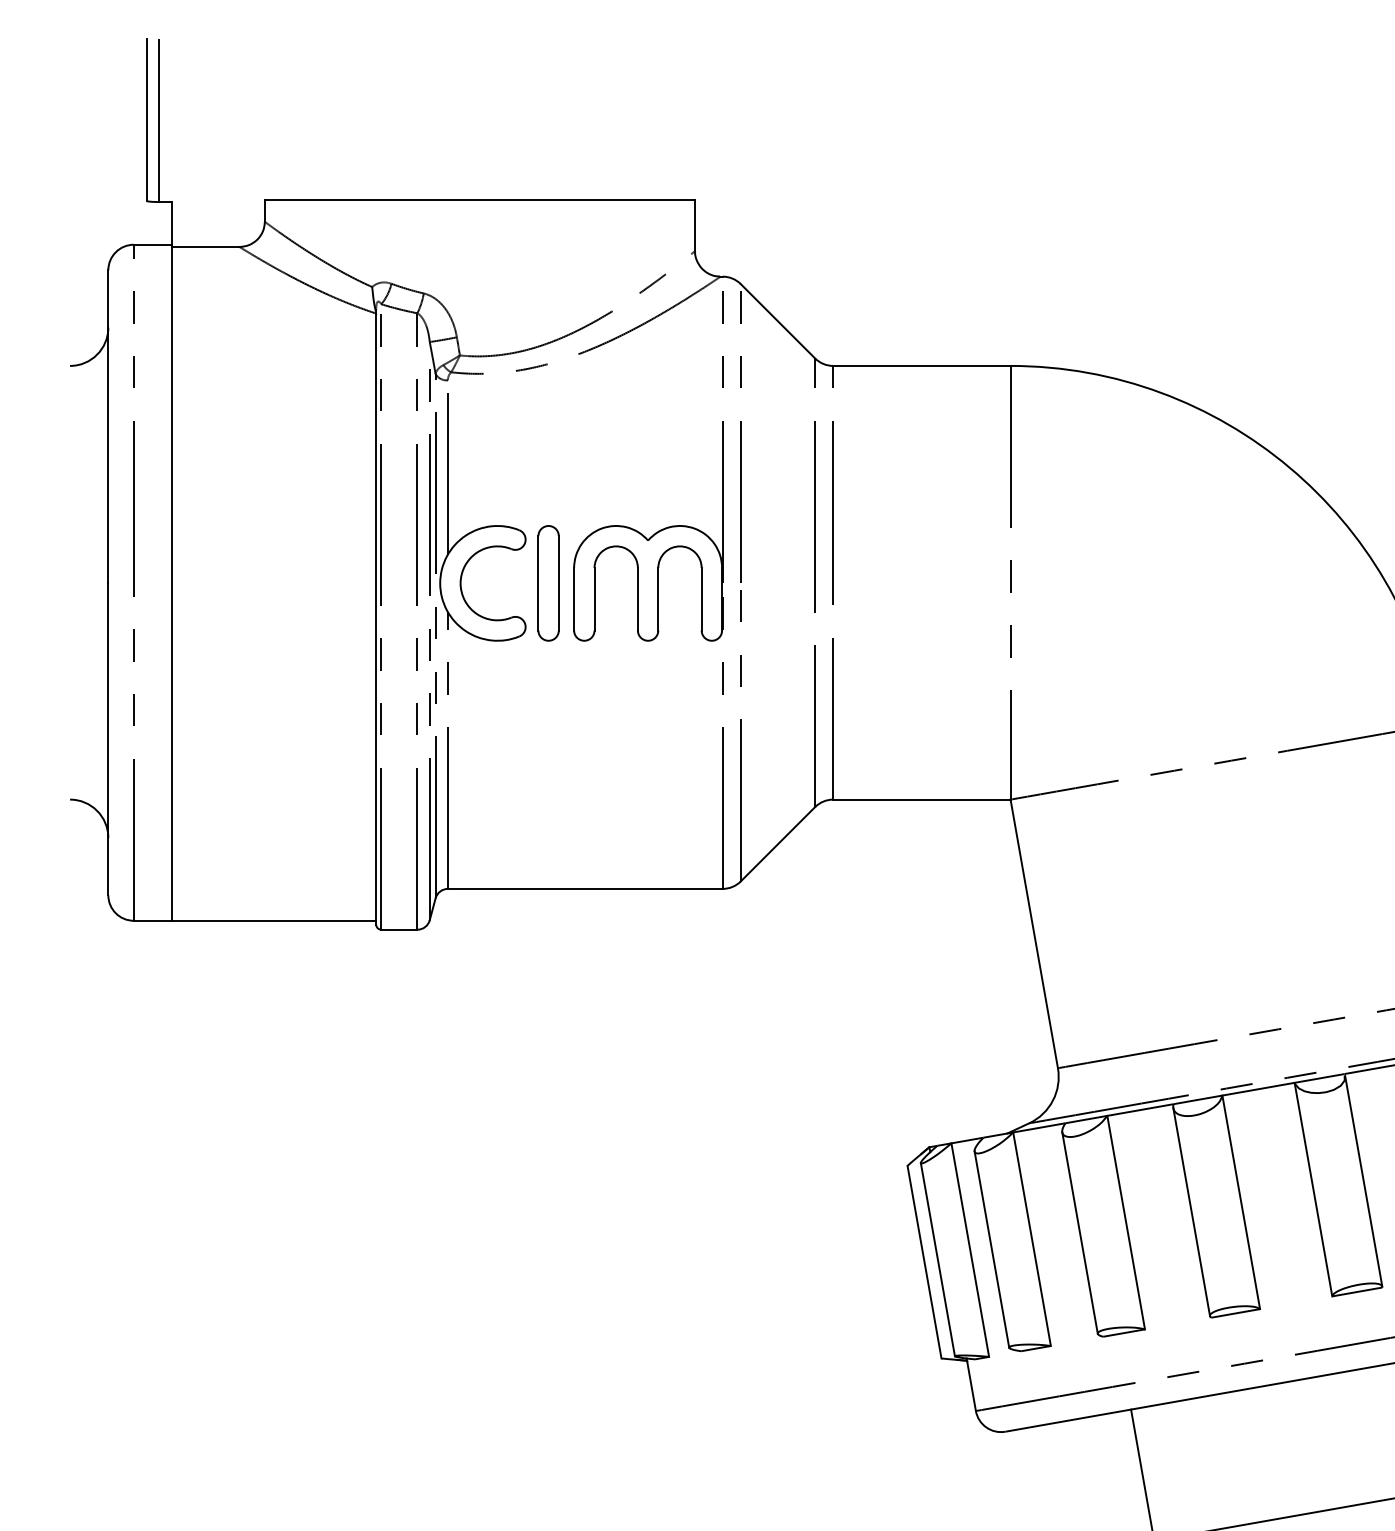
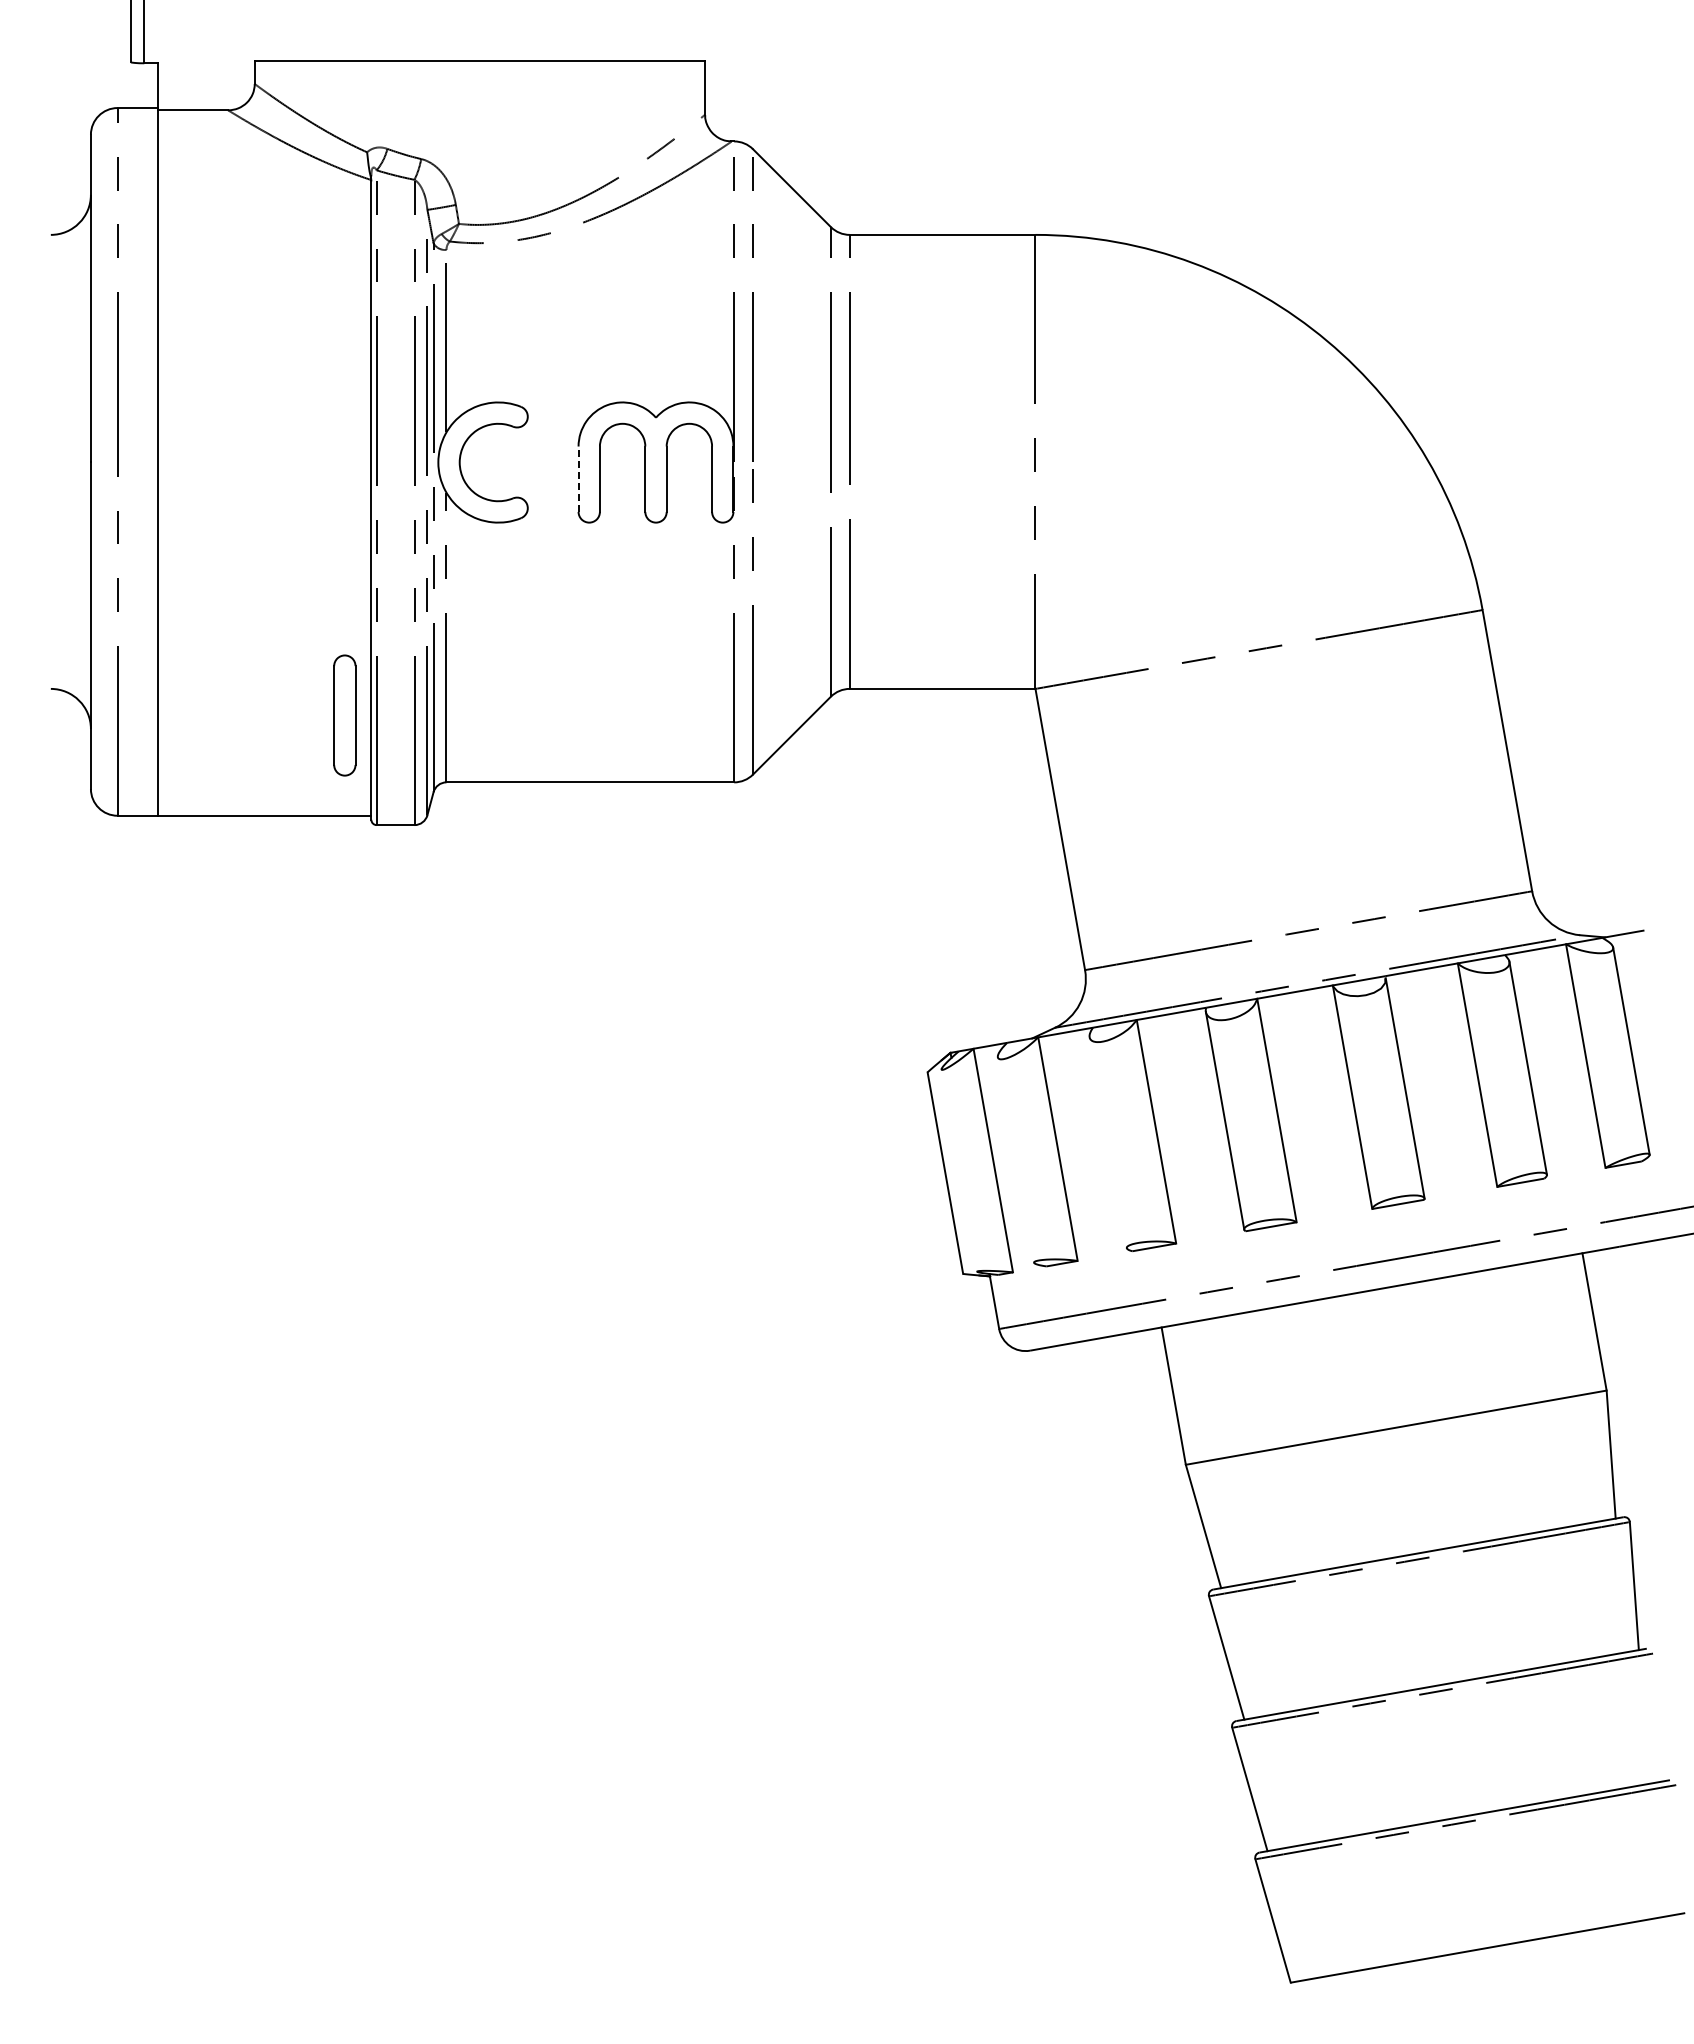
part: (548, 583) -> (344, 715), moved
line: (574, 599) -> (578, 479), solid -> dashed
line: (1079, 1232) -> (1107, 1142), removed
line: (991, 1249) -> (1015, 1159), removed
line: (938, 1259) -> (959, 1170), removed

